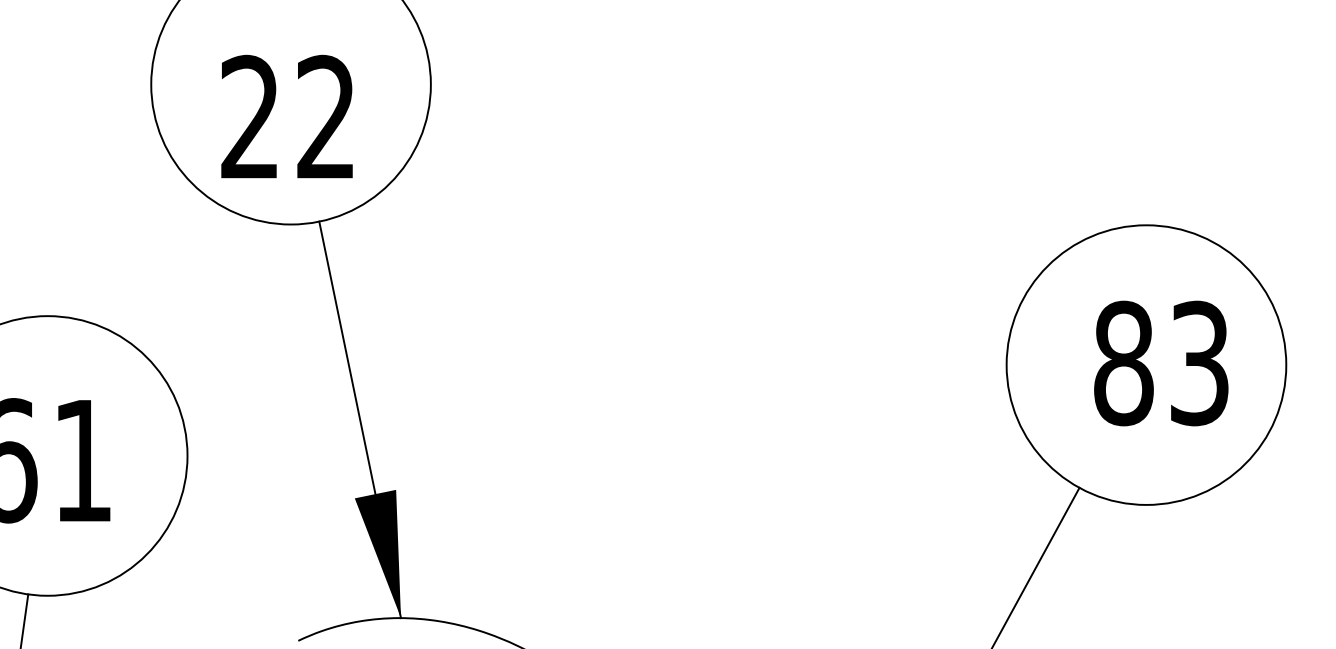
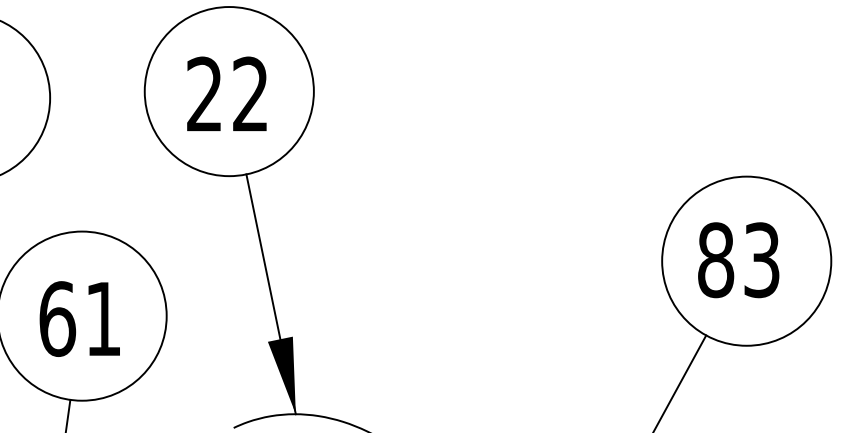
text: (286, 115) -> (226, 93), moved
text: (1160, 363) -> (738, 260), moved

